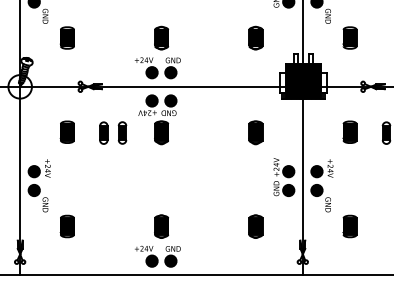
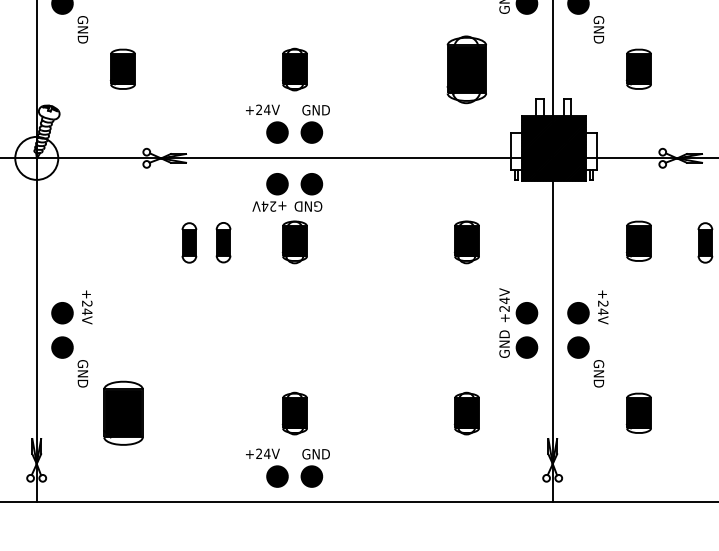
part: (255, 37) -> (466, 68), size x1.6
part: (66, 131) -> (121, 239), removed
part: (66, 226) -> (121, 413), size x1.6

